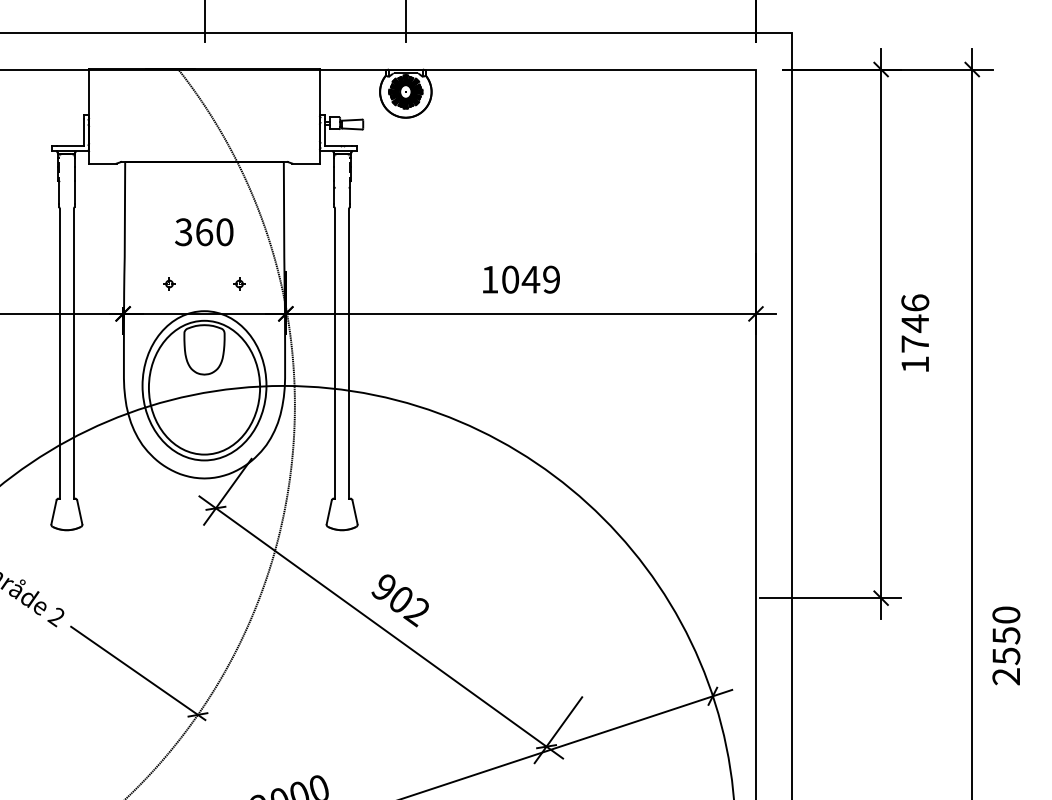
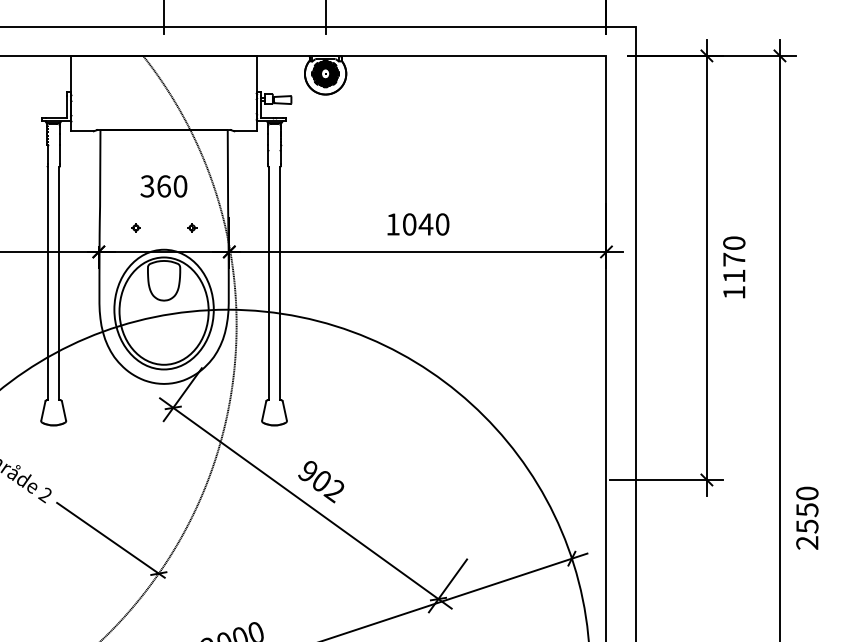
text: (551, 279) -> (442, 224), 1049 -> 1040
text: (915, 323) -> (734, 259), 1746 -> 1170

